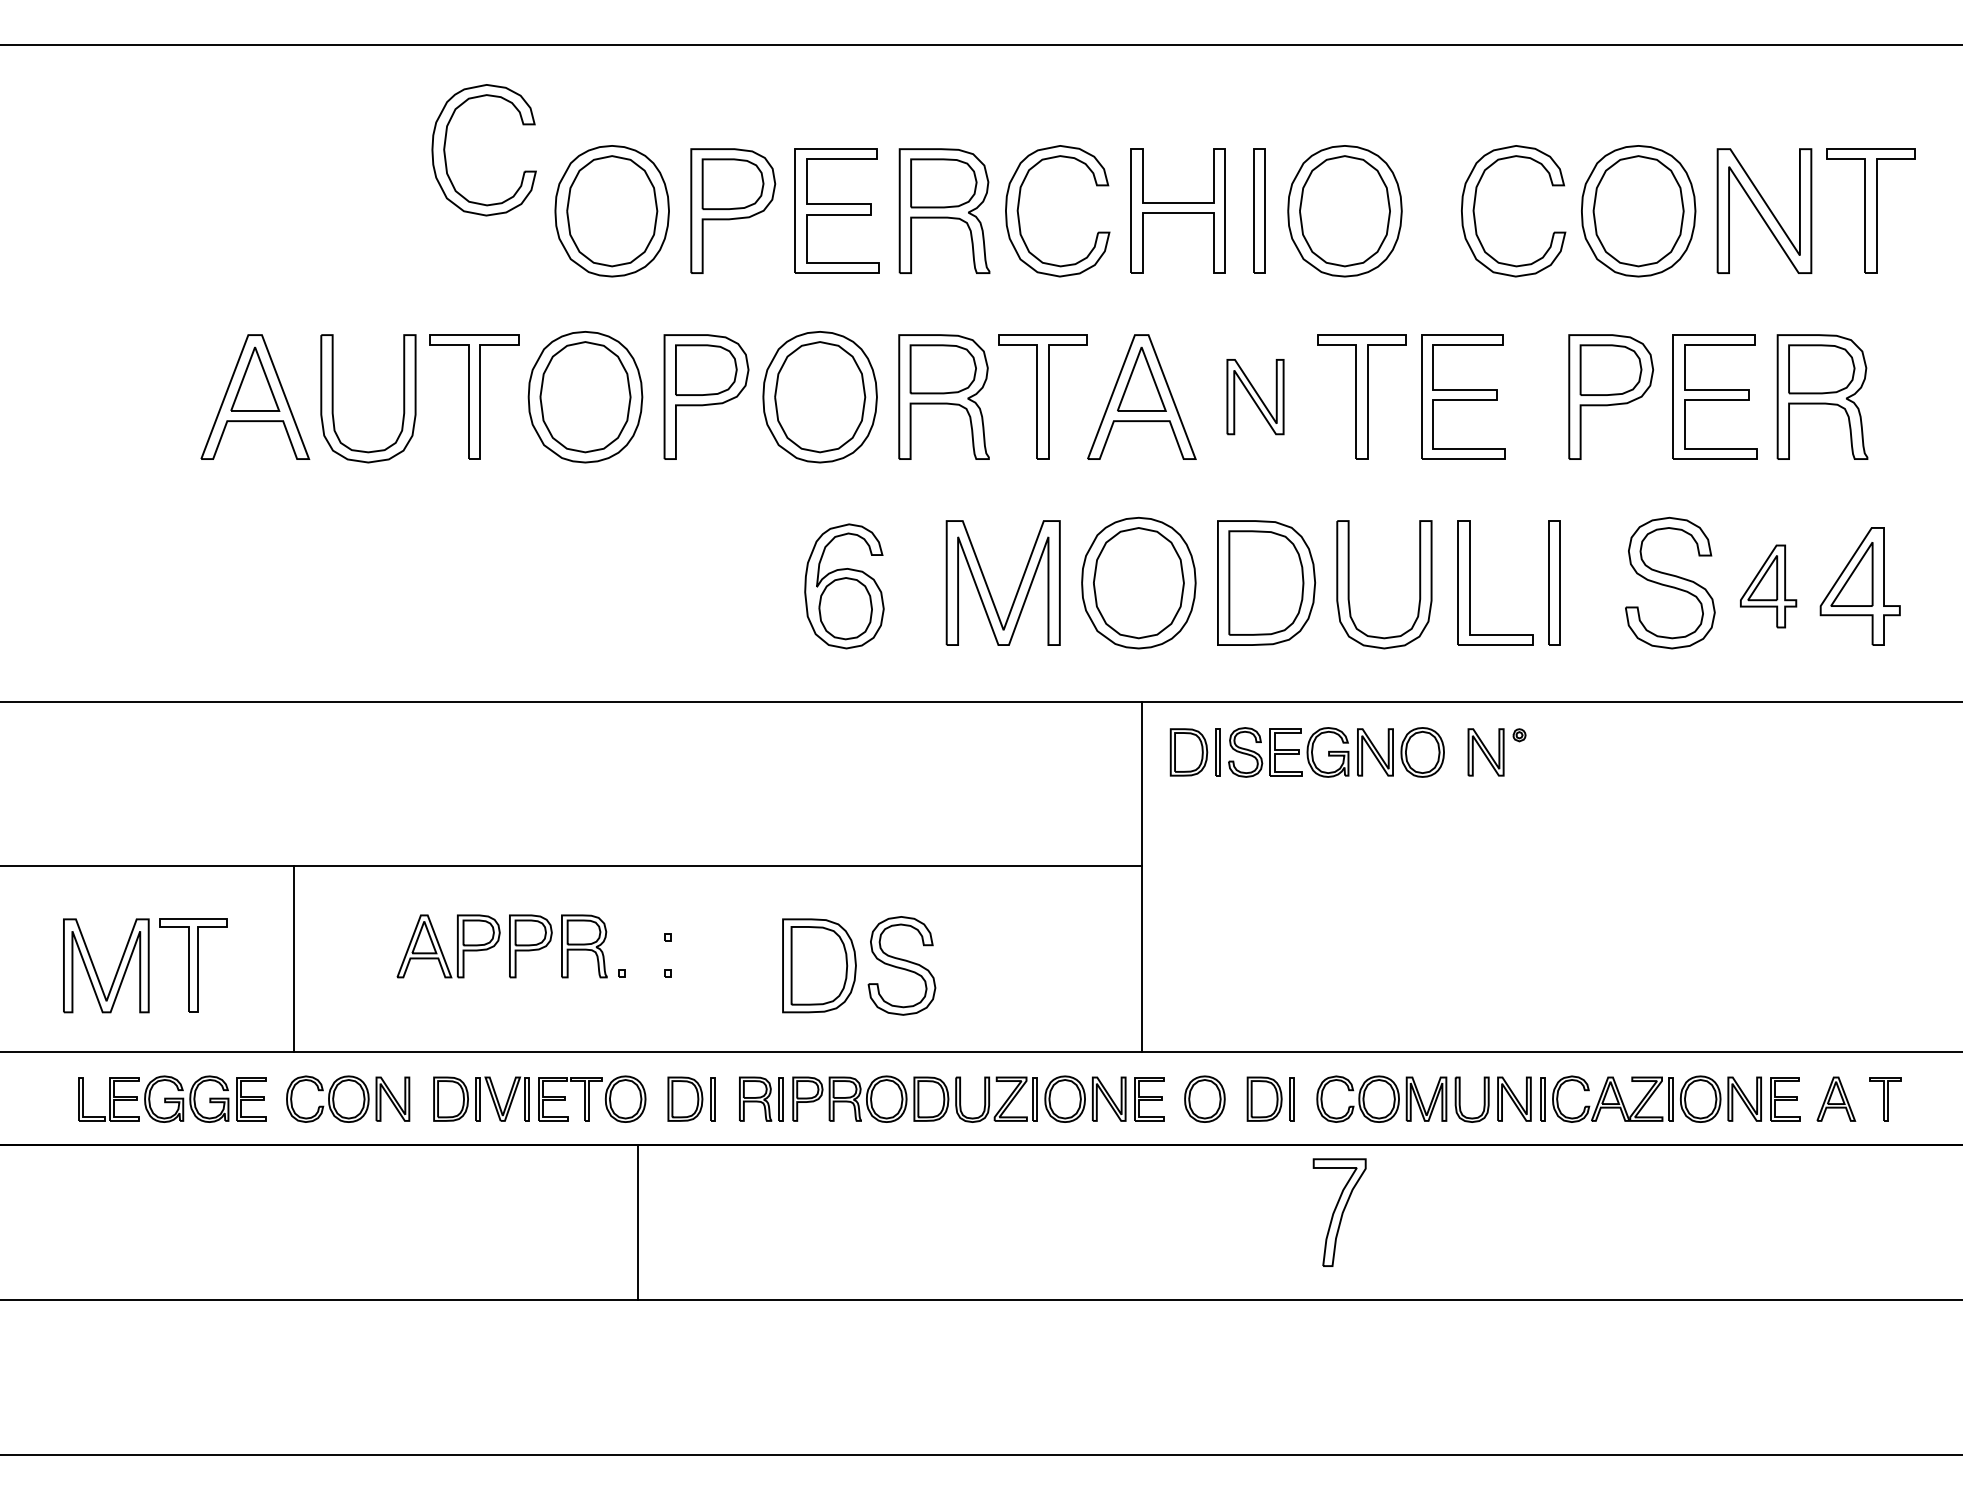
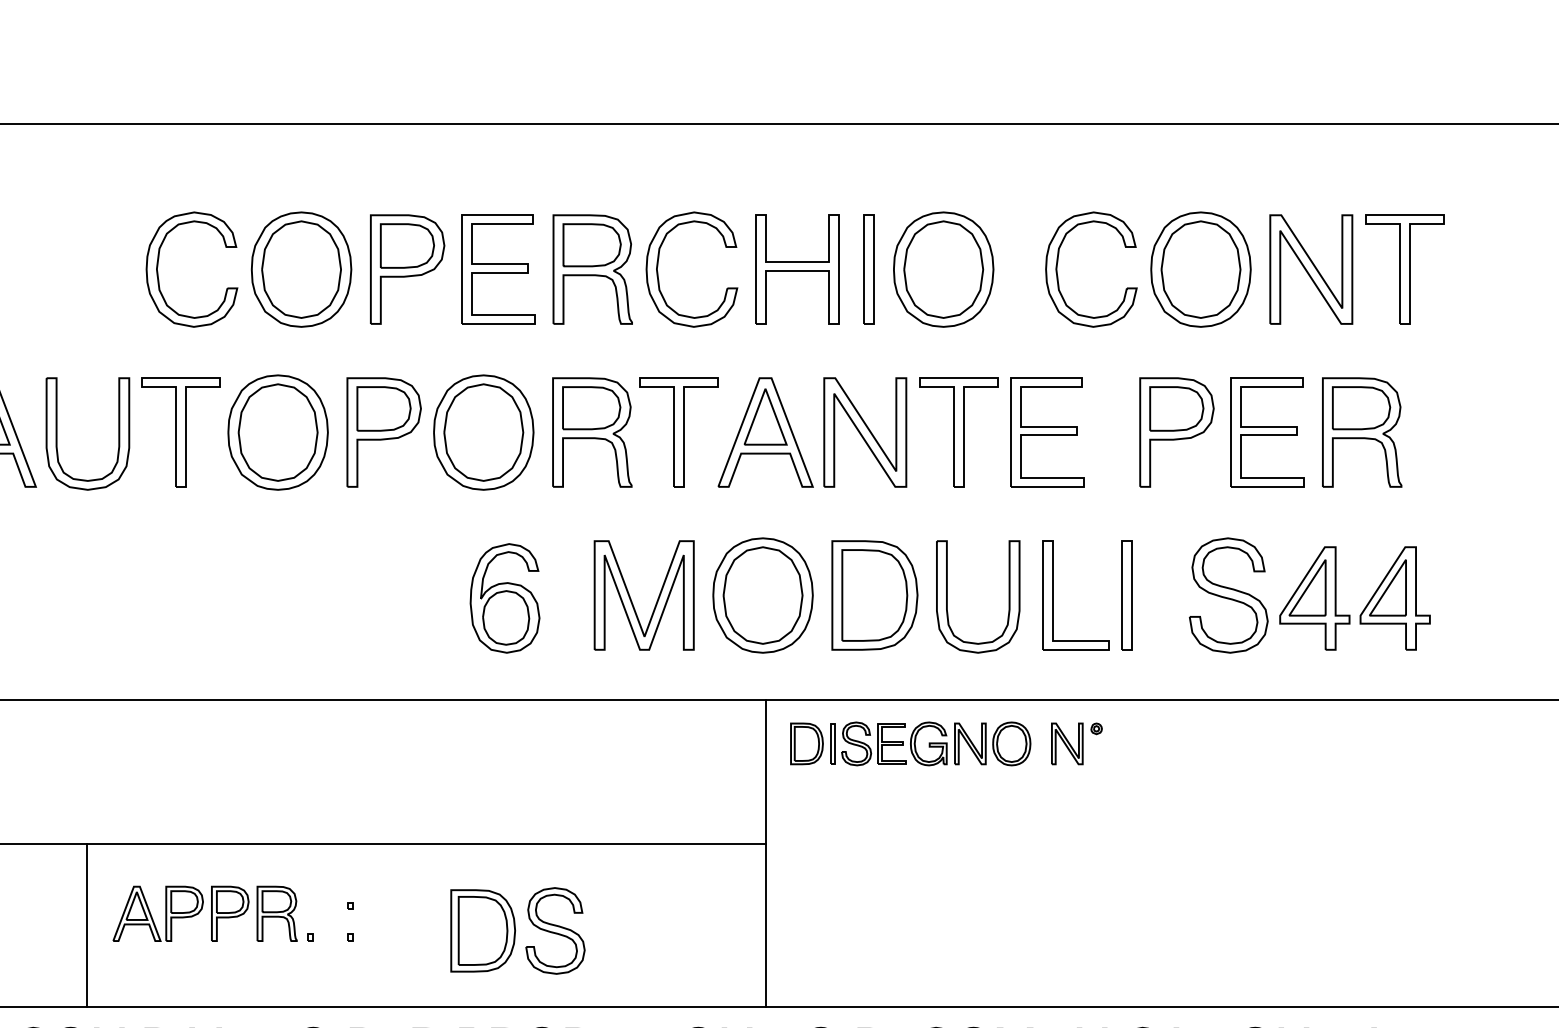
part: (446, 158) -> (158, 276), moved
part: (1255, 396) -> (865, 432), size x1.67
part: (1768, 586) -> (1314, 598), size x1.43
line: (293, 959) -> (86, 925), moved

